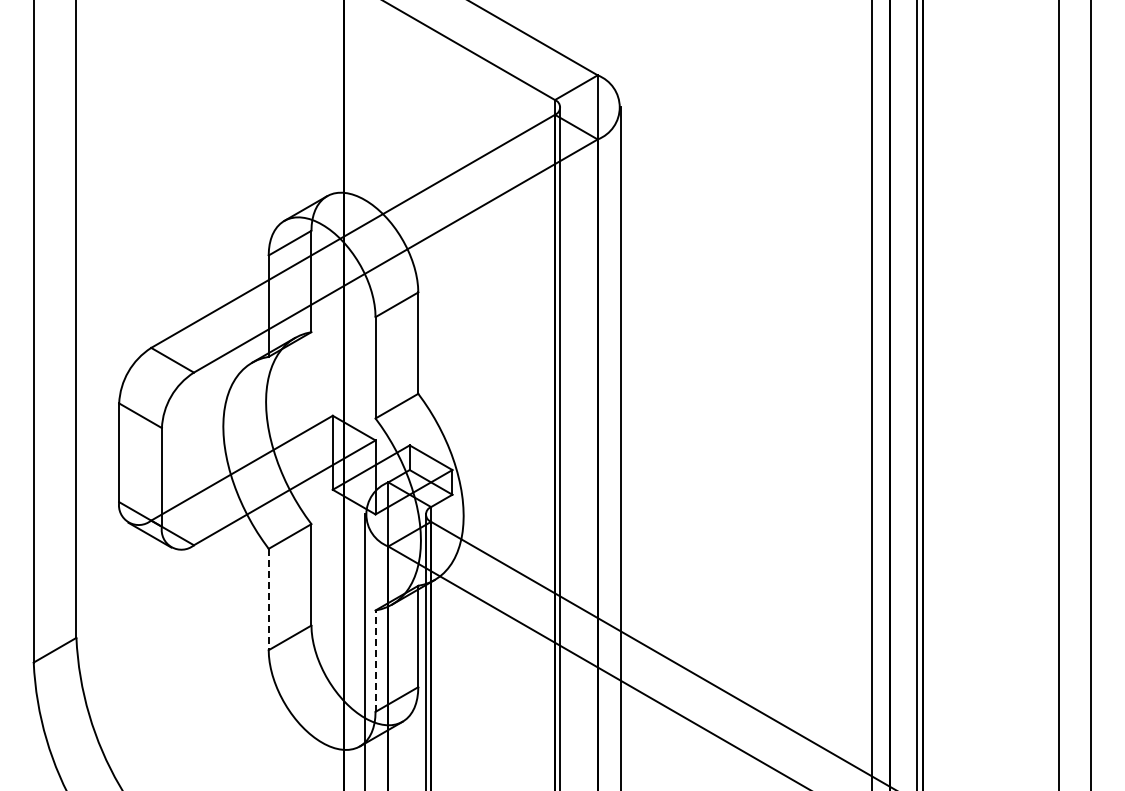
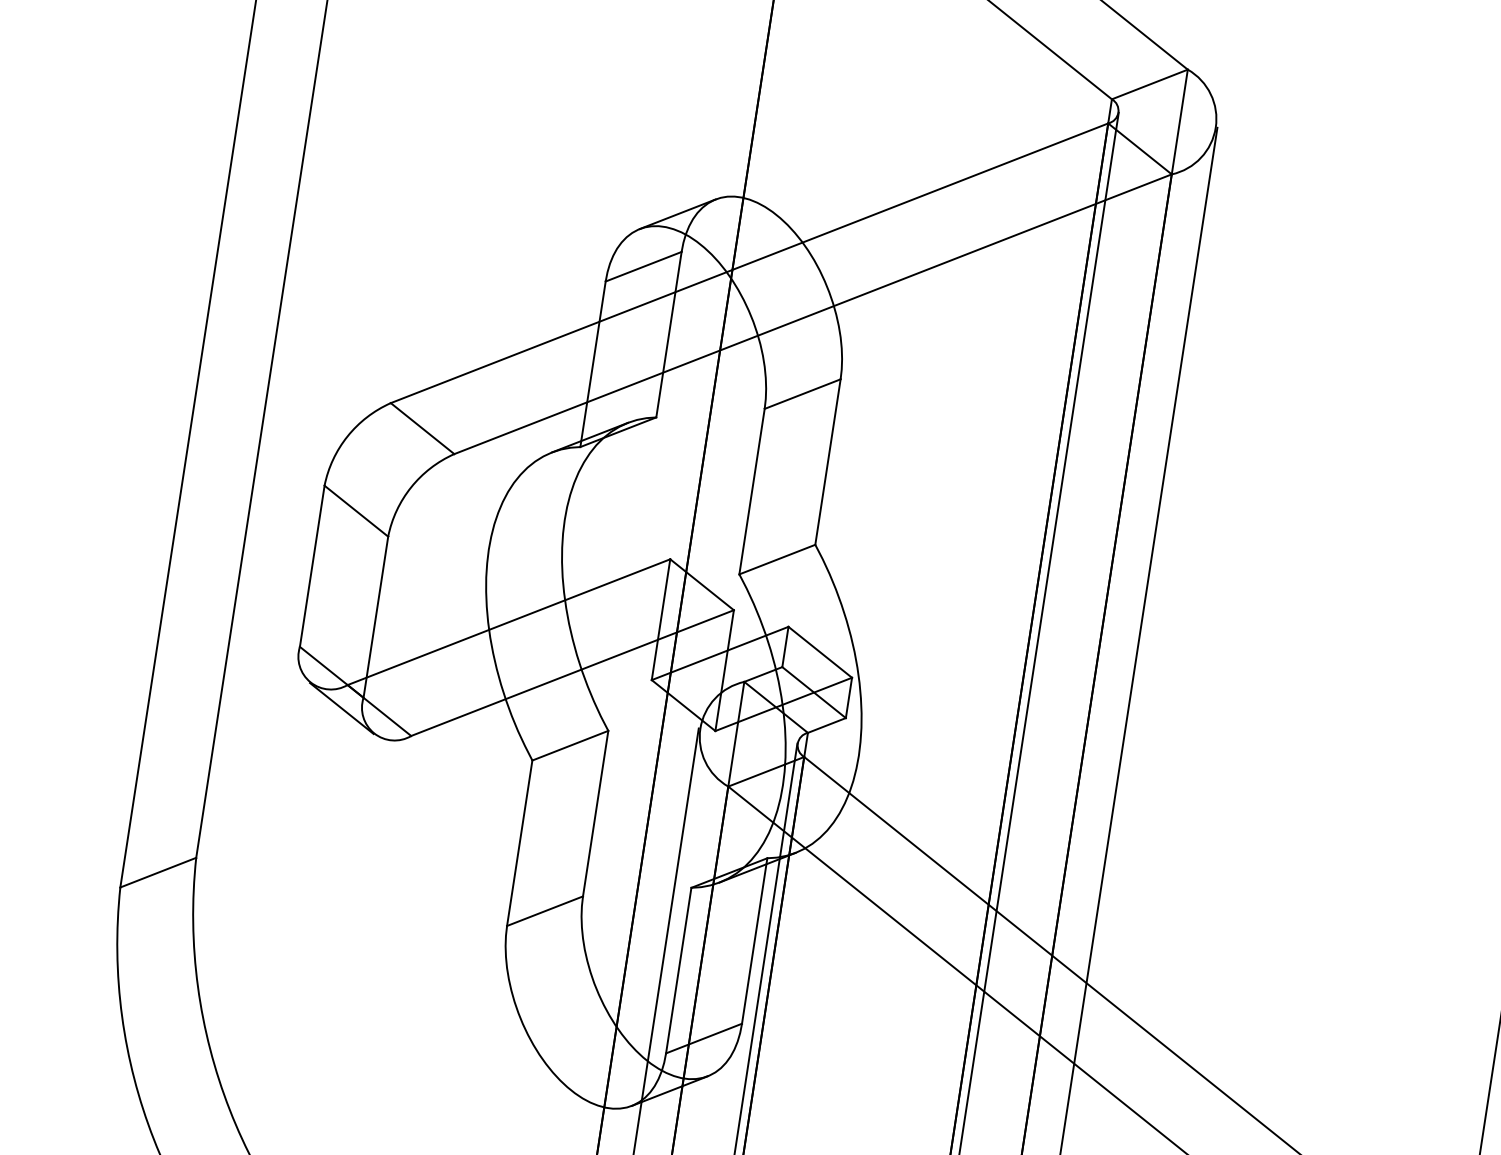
line: (268, 599) -> (519, 843), dashed -> solid
line: (375, 661) -> (678, 971), dashed -> solid

